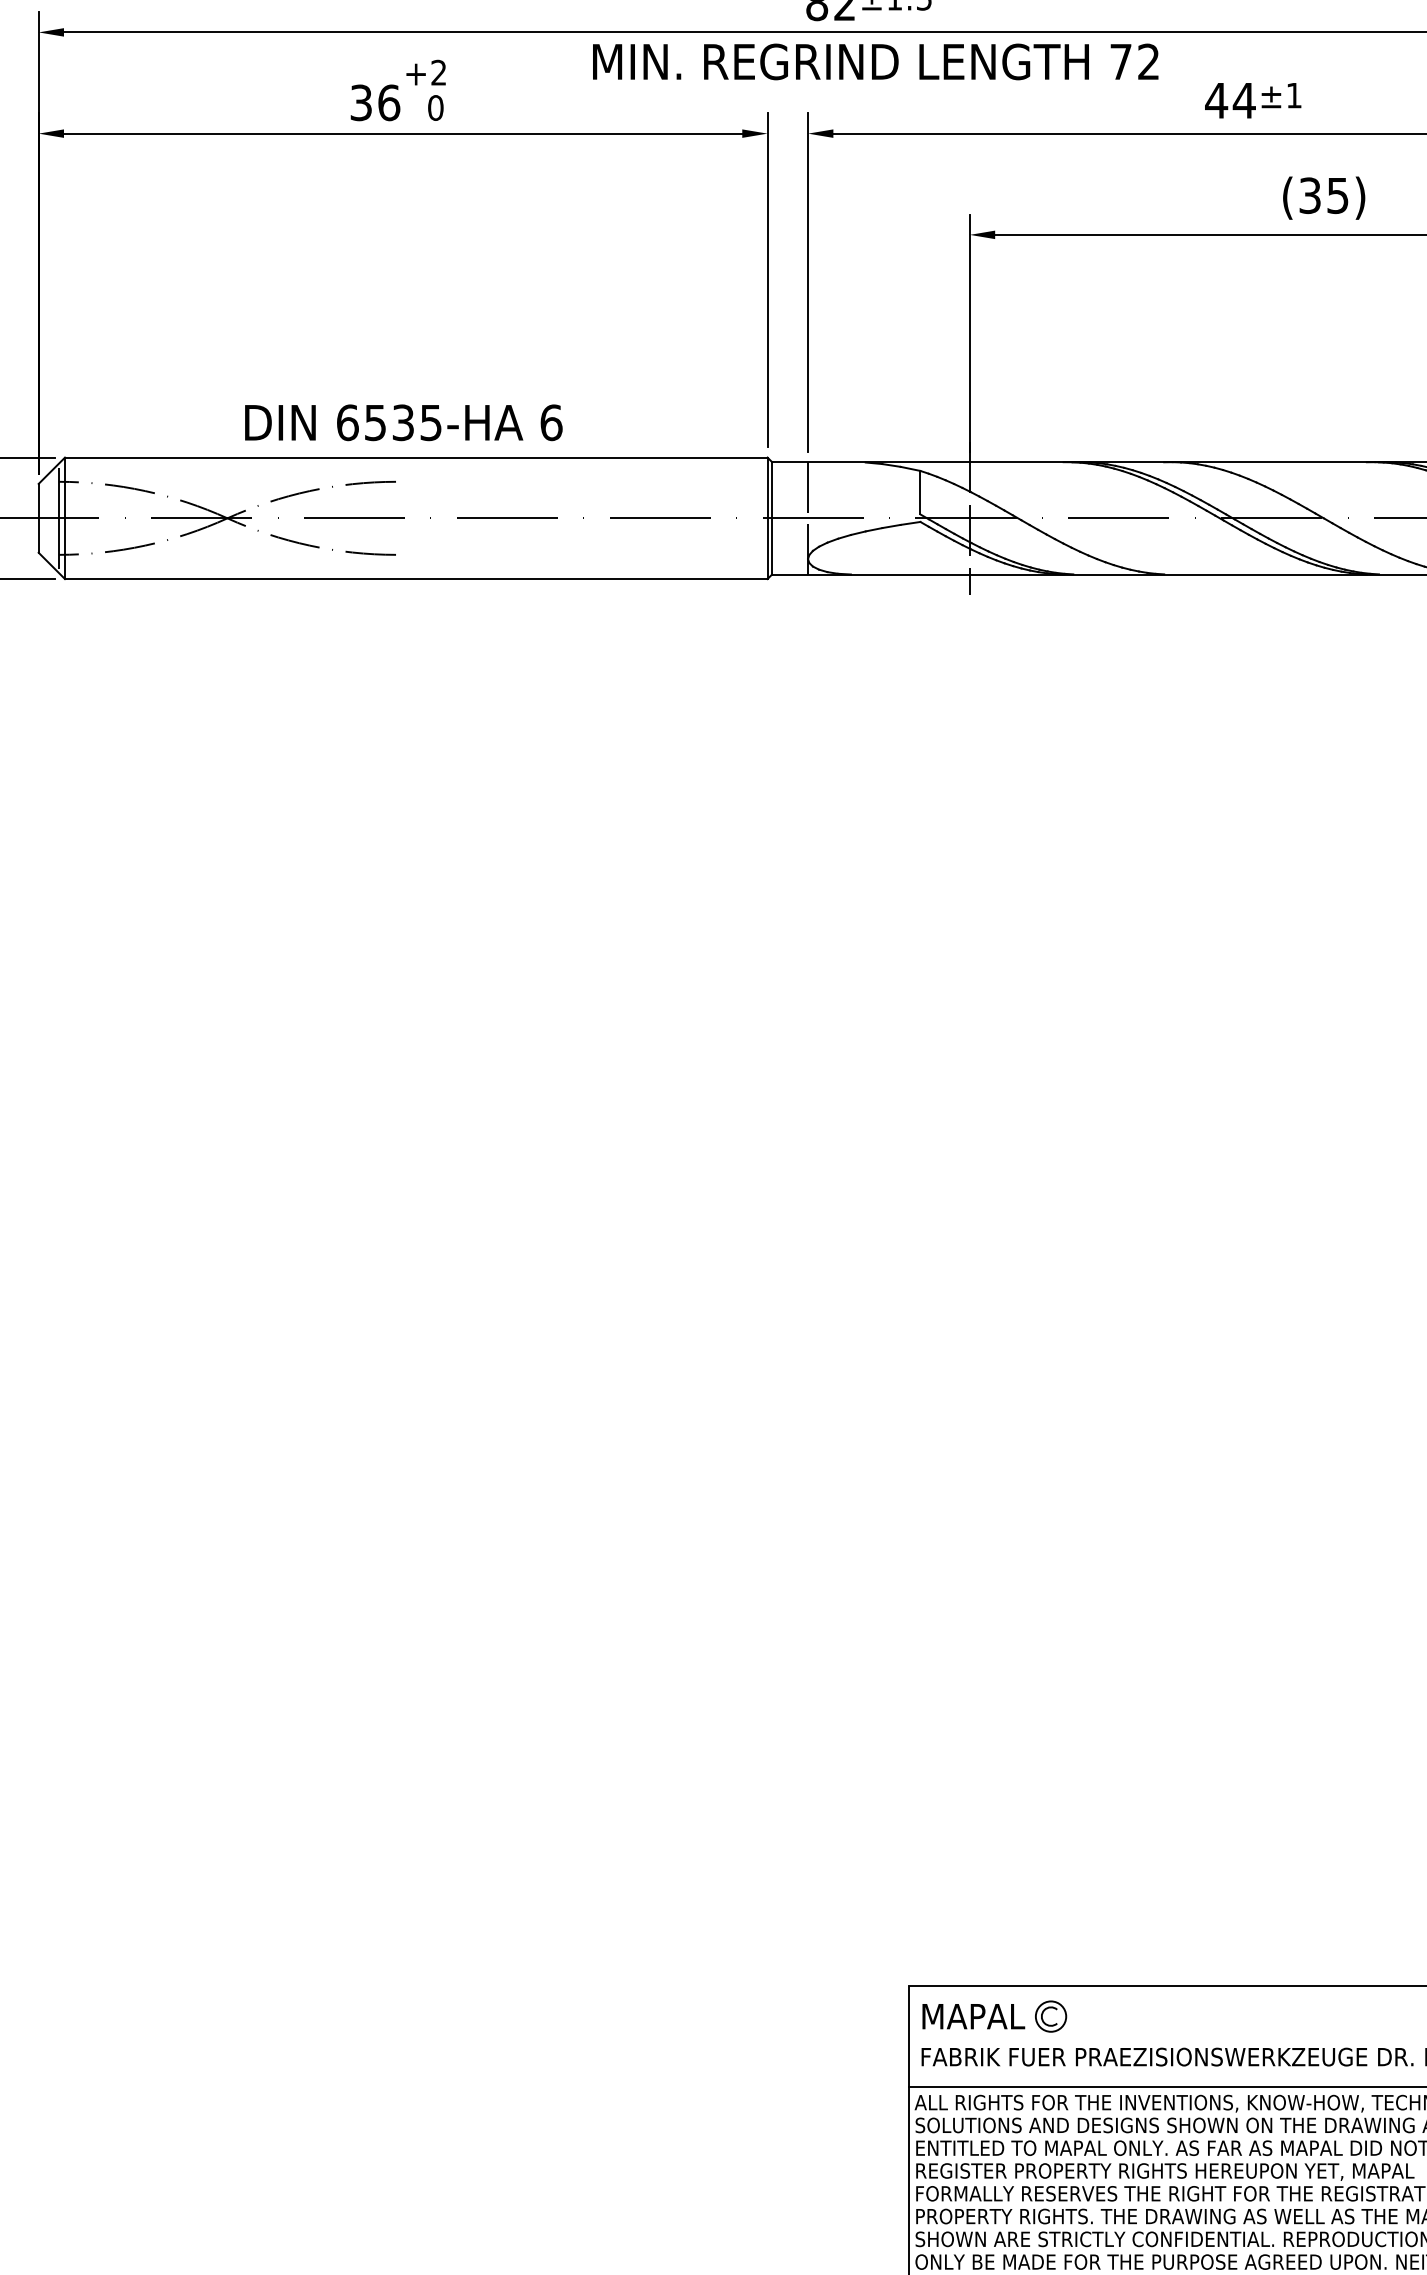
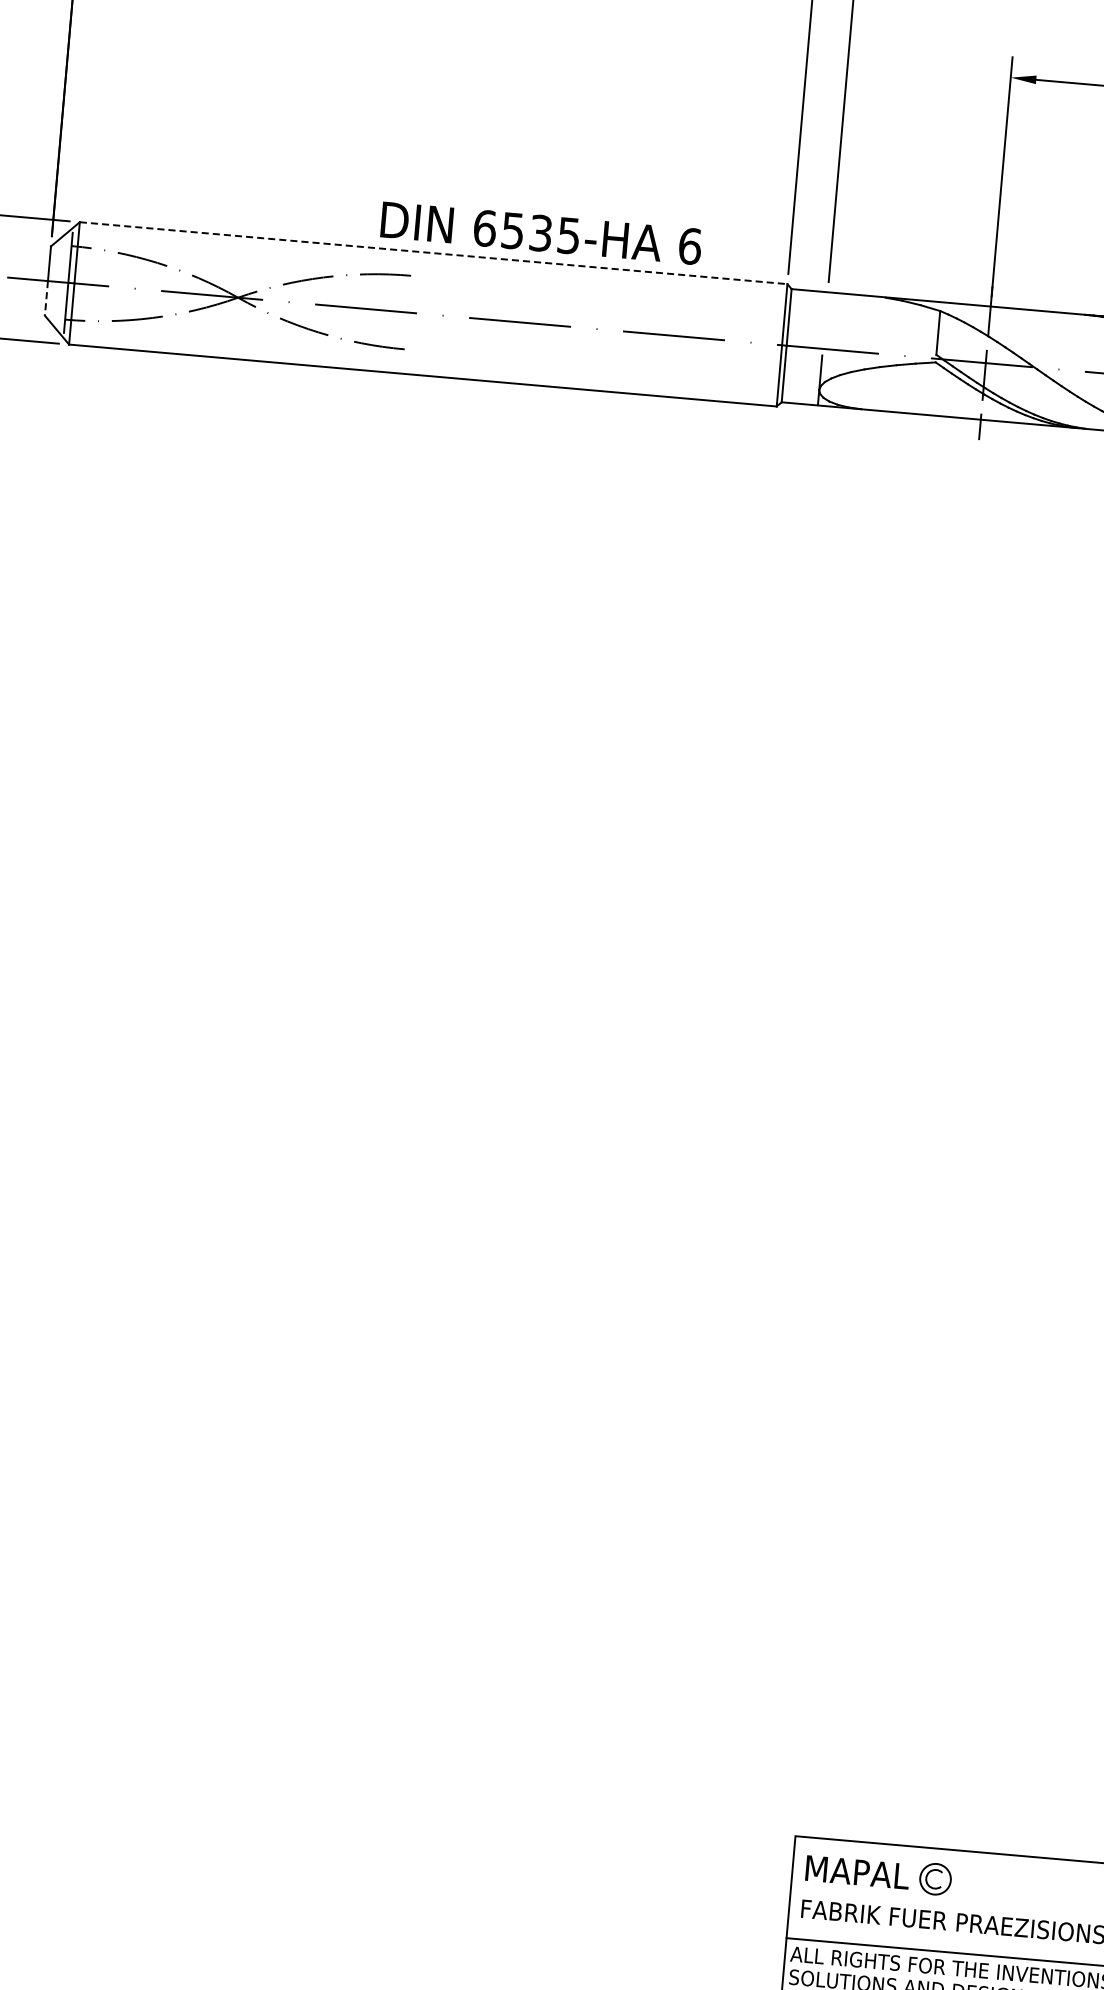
text: (403, 422) -> (541, 233), moved
line: (416, 457) -> (433, 253), solid -> dashed
line: (808, 490) -> (825, 320), removed
line: (38, 536) -> (46, 299), solid -> dashed

